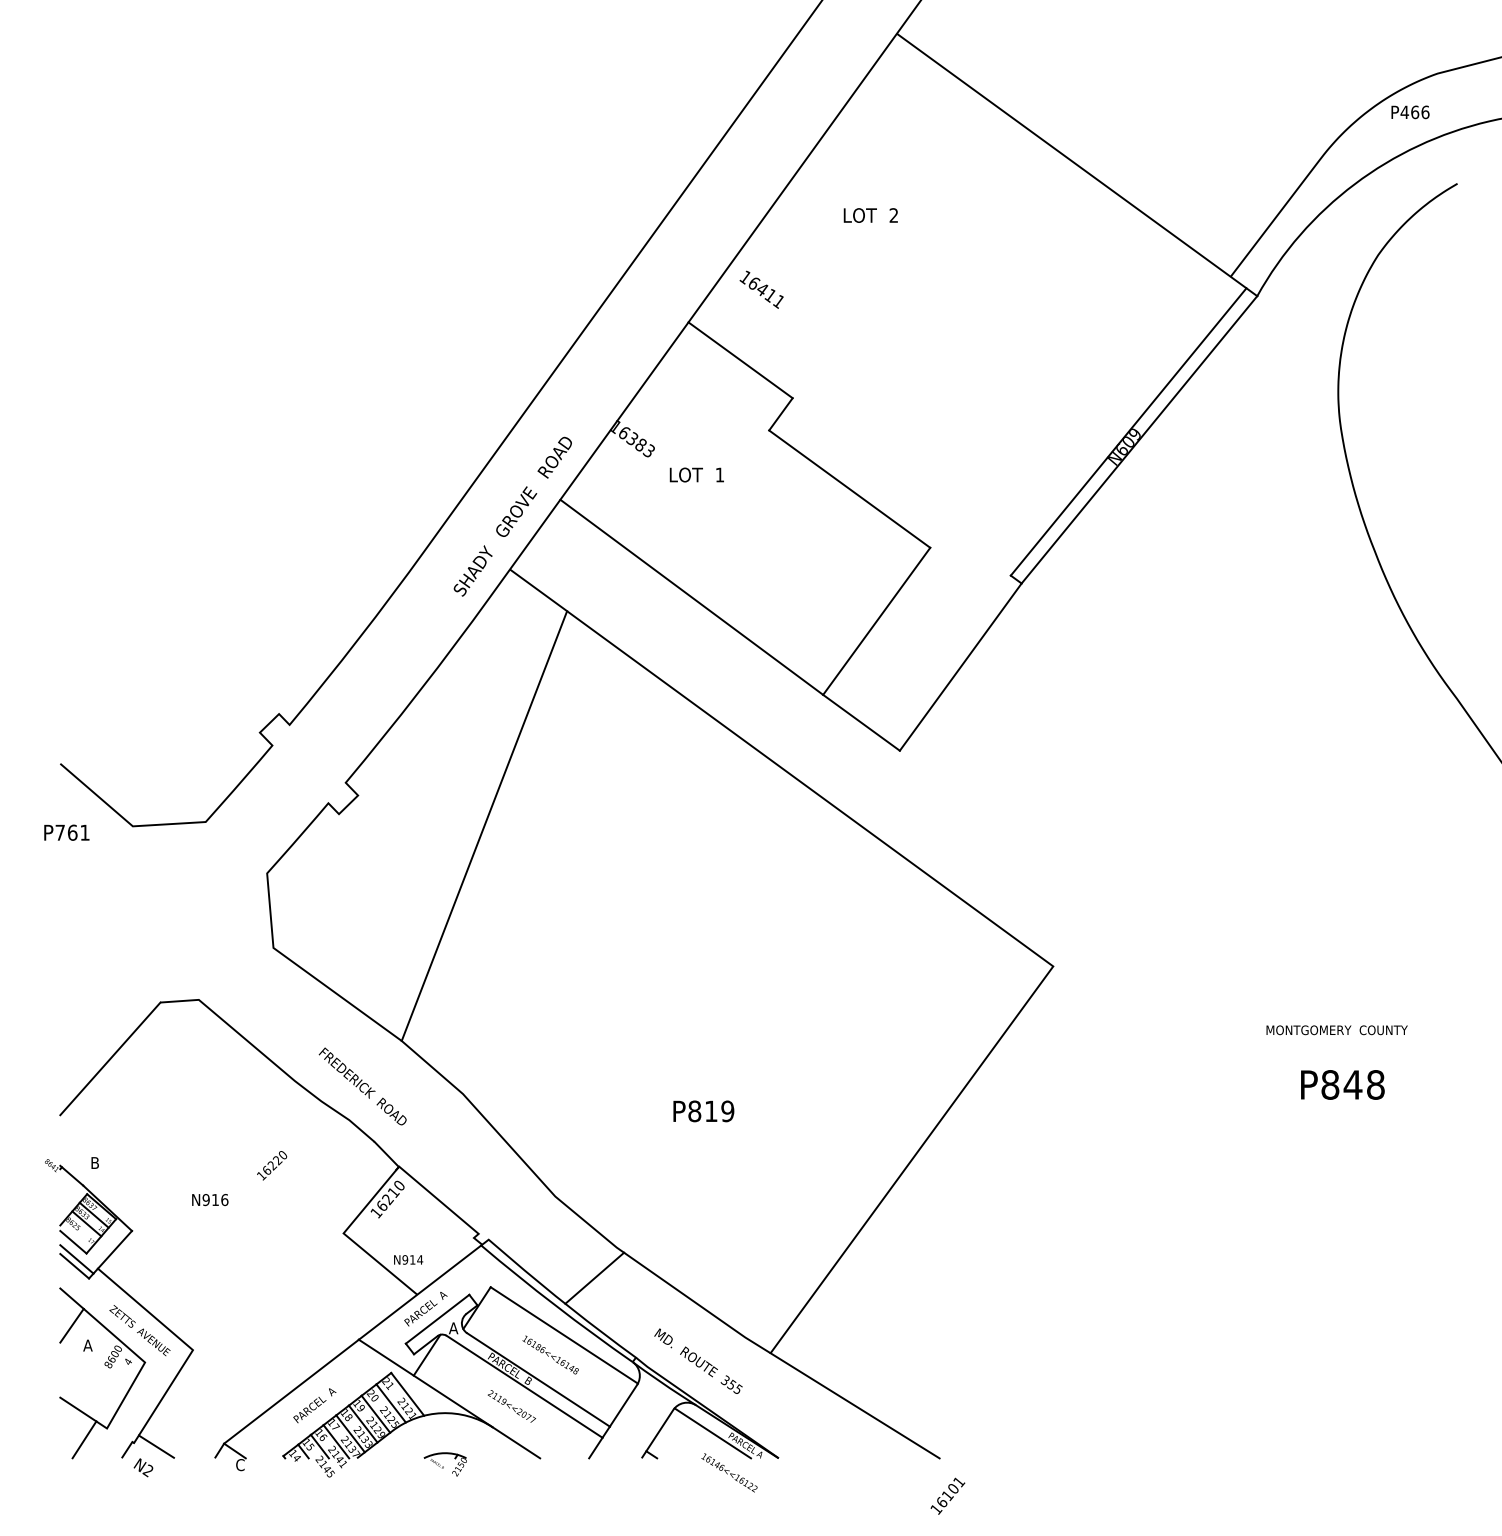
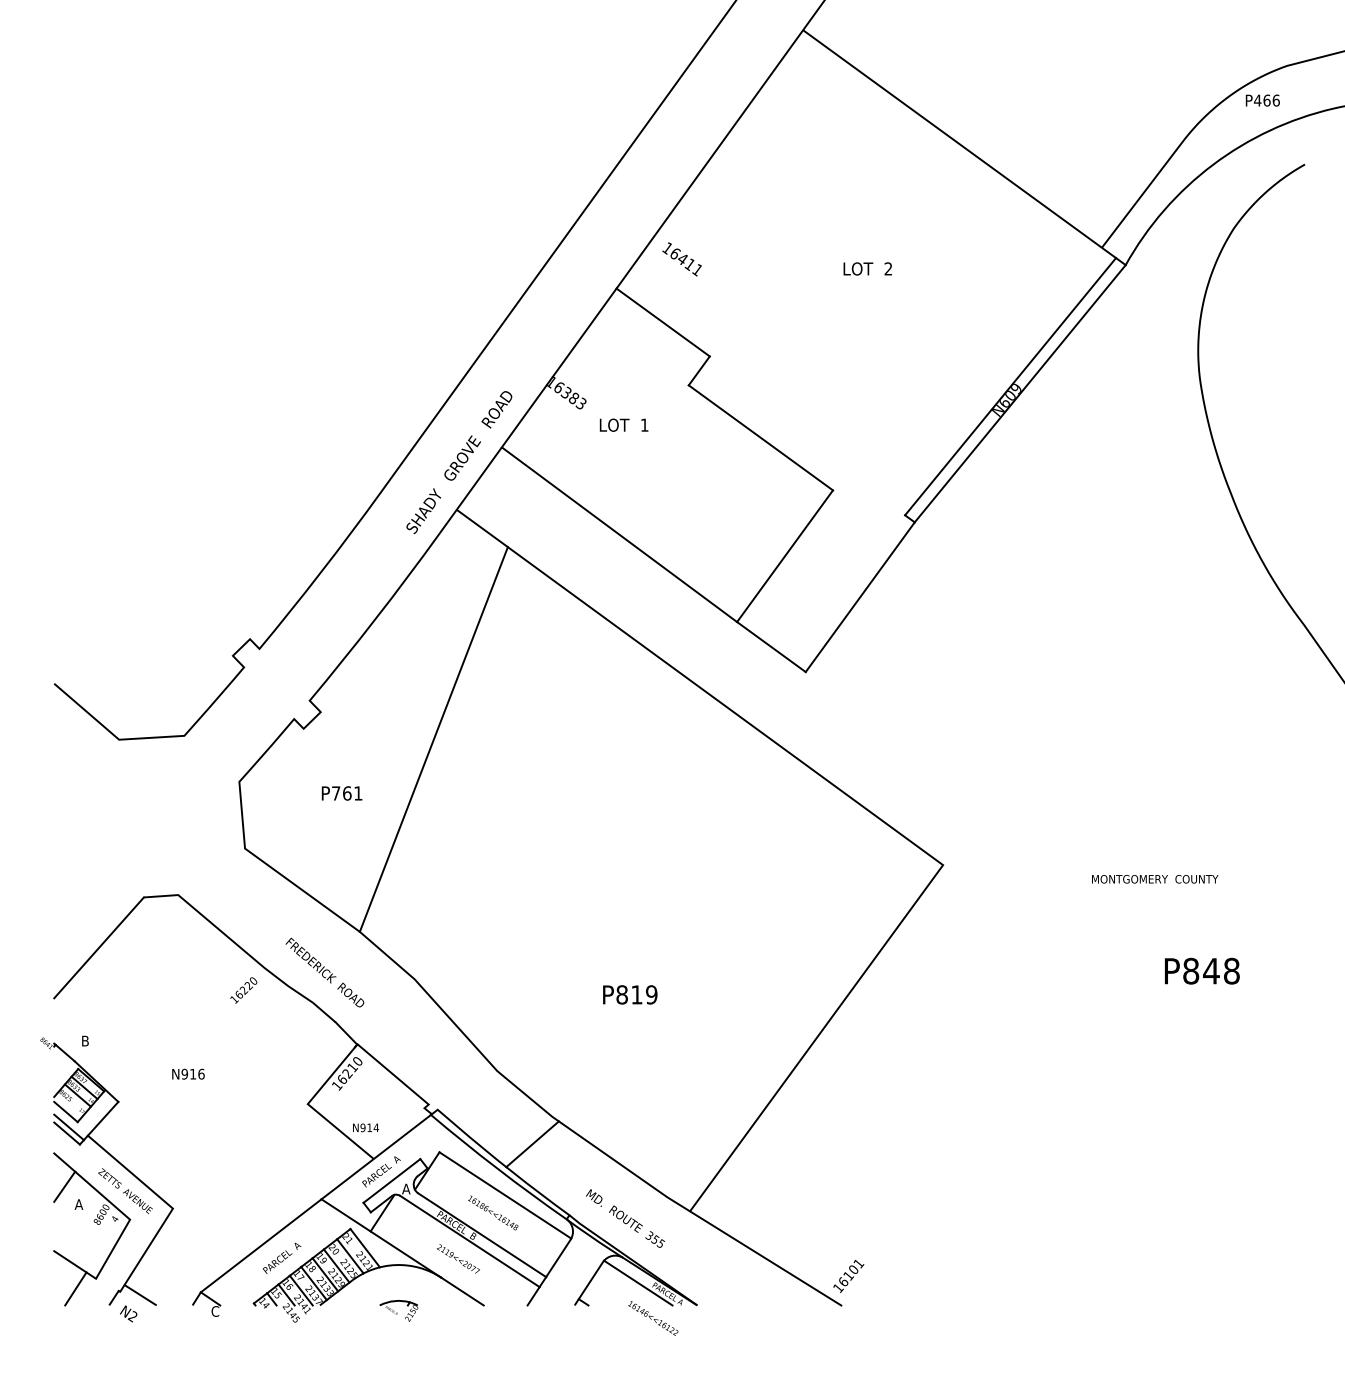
text: (870, 215) -> (867, 268), moved
text: (66, 832) -> (341, 793), moved
text: (1337, 1030) -> (1155, 879), moved
text: (271, 1165) -> (243, 990), moved
text: (947, 1496) -> (848, 1276), moved

